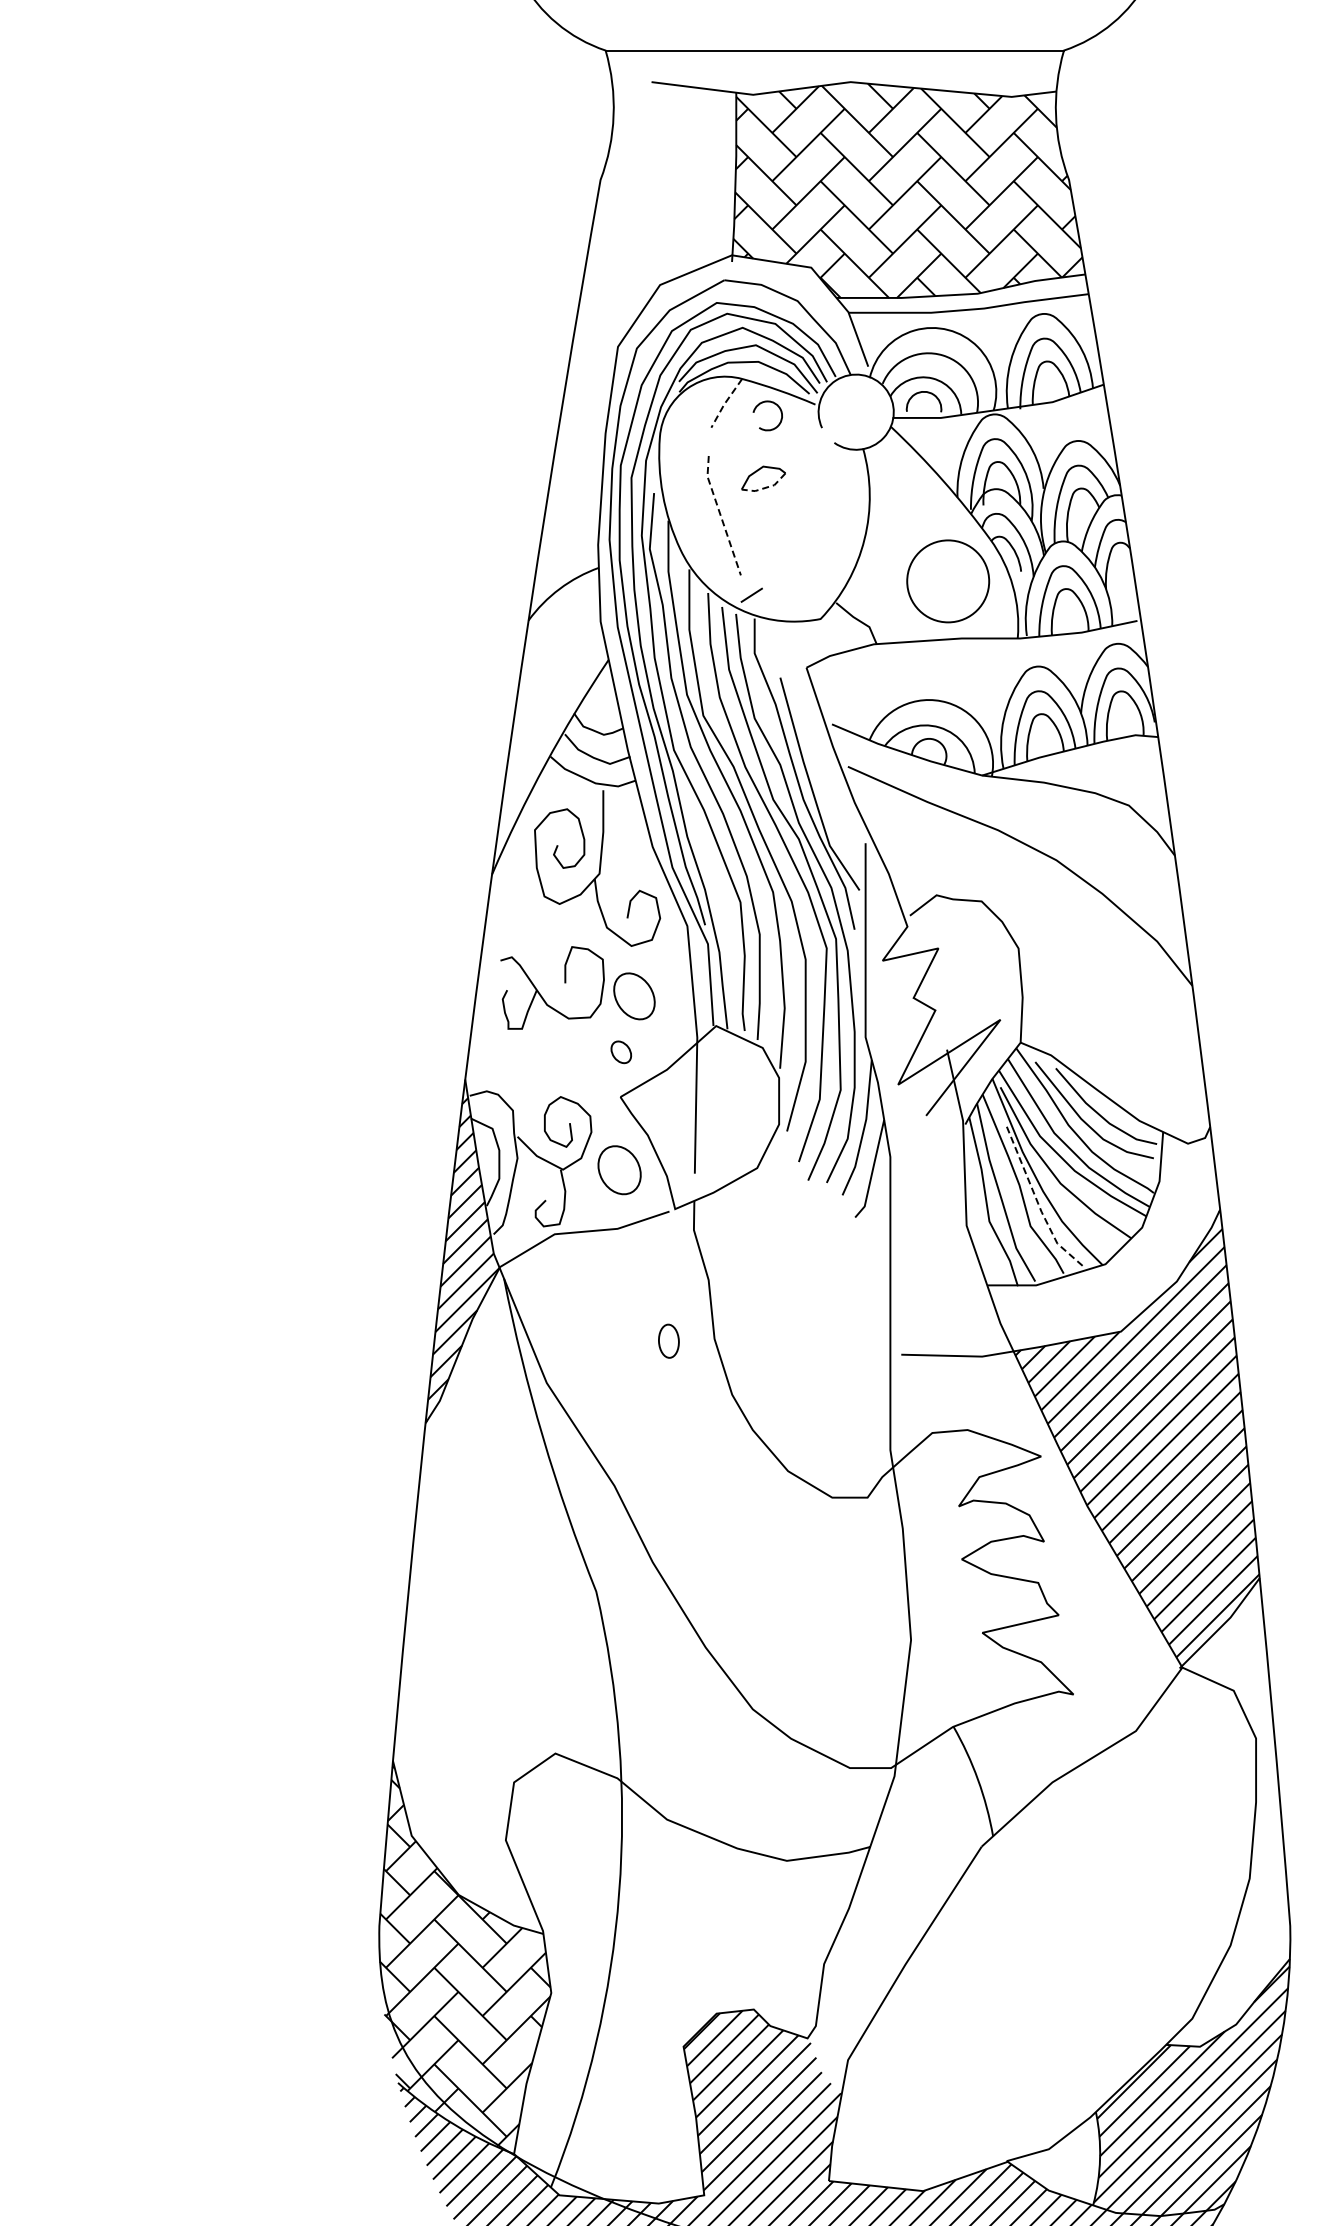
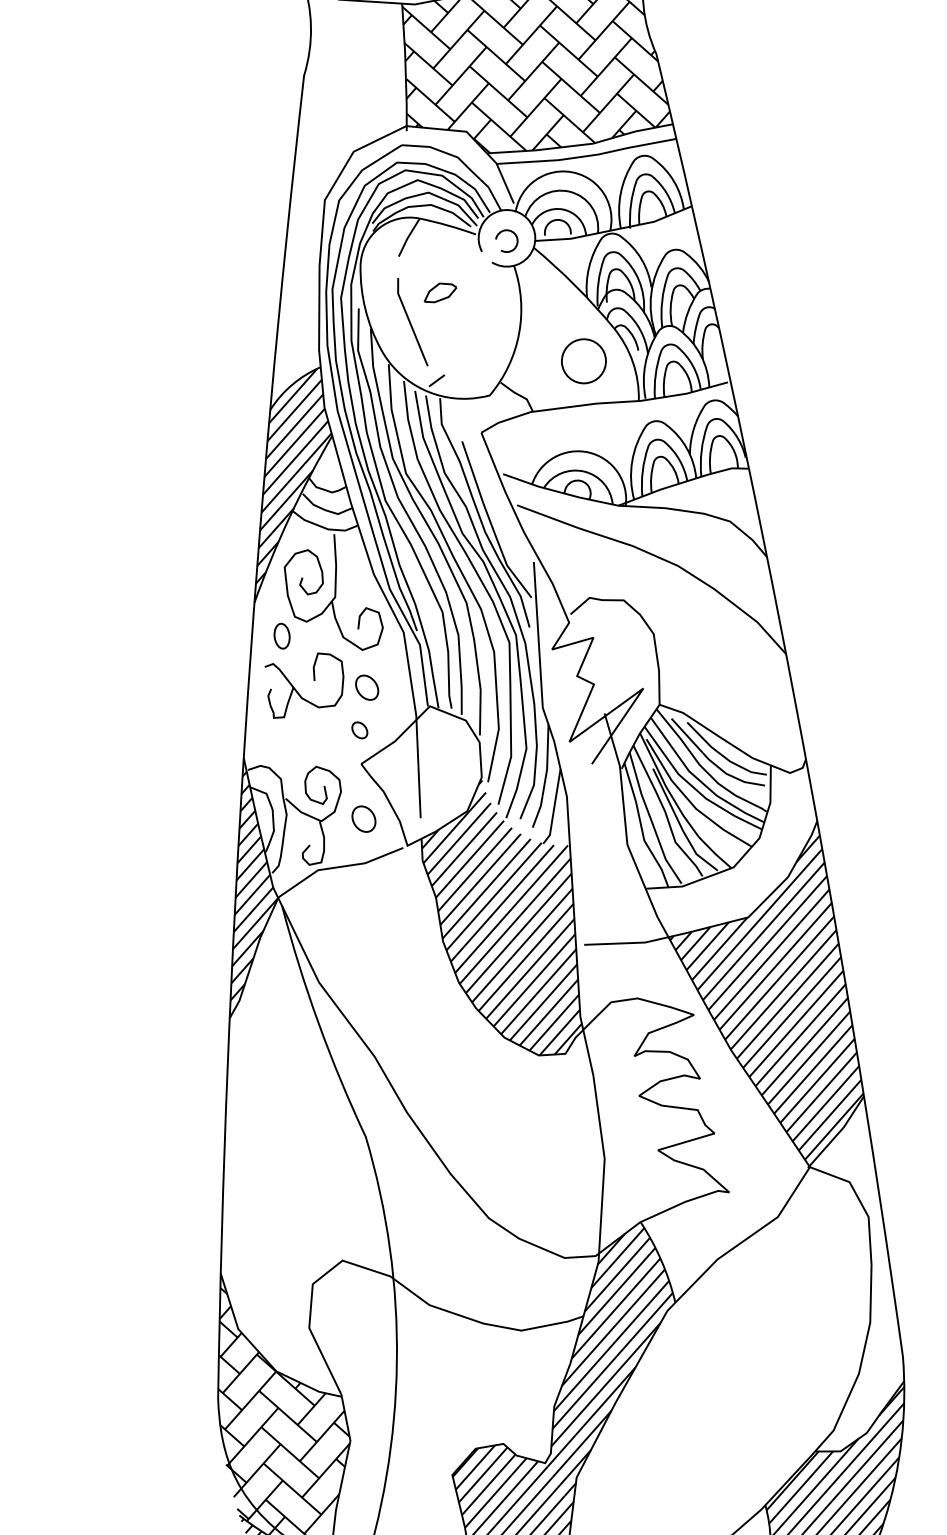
line: (725, 403) -> (408, 237), dashed -> solid
arc: (758, 406) -> (499, 234), moved
line: (766, 487) -> (443, 299), dashed -> solid
line: (720, 516) -> (409, 322), dashed -> solid
circle: (947, 581) -> (583, 361), size x0.71
hatch: (550, 720) -> (291, 484), added
part: (634, 996) -> (367, 687), size x0.71
part: (619, 1170) -> (363, 819), size x0.71
line: (1038, 1203) -> (680, 824), dashed -> solid
hatch: (792, 1312) -> (500, 918), added
part: (668, 1340) -> (281, 635), moved
hatch: (900, 1913) -> (609, 1364), added

